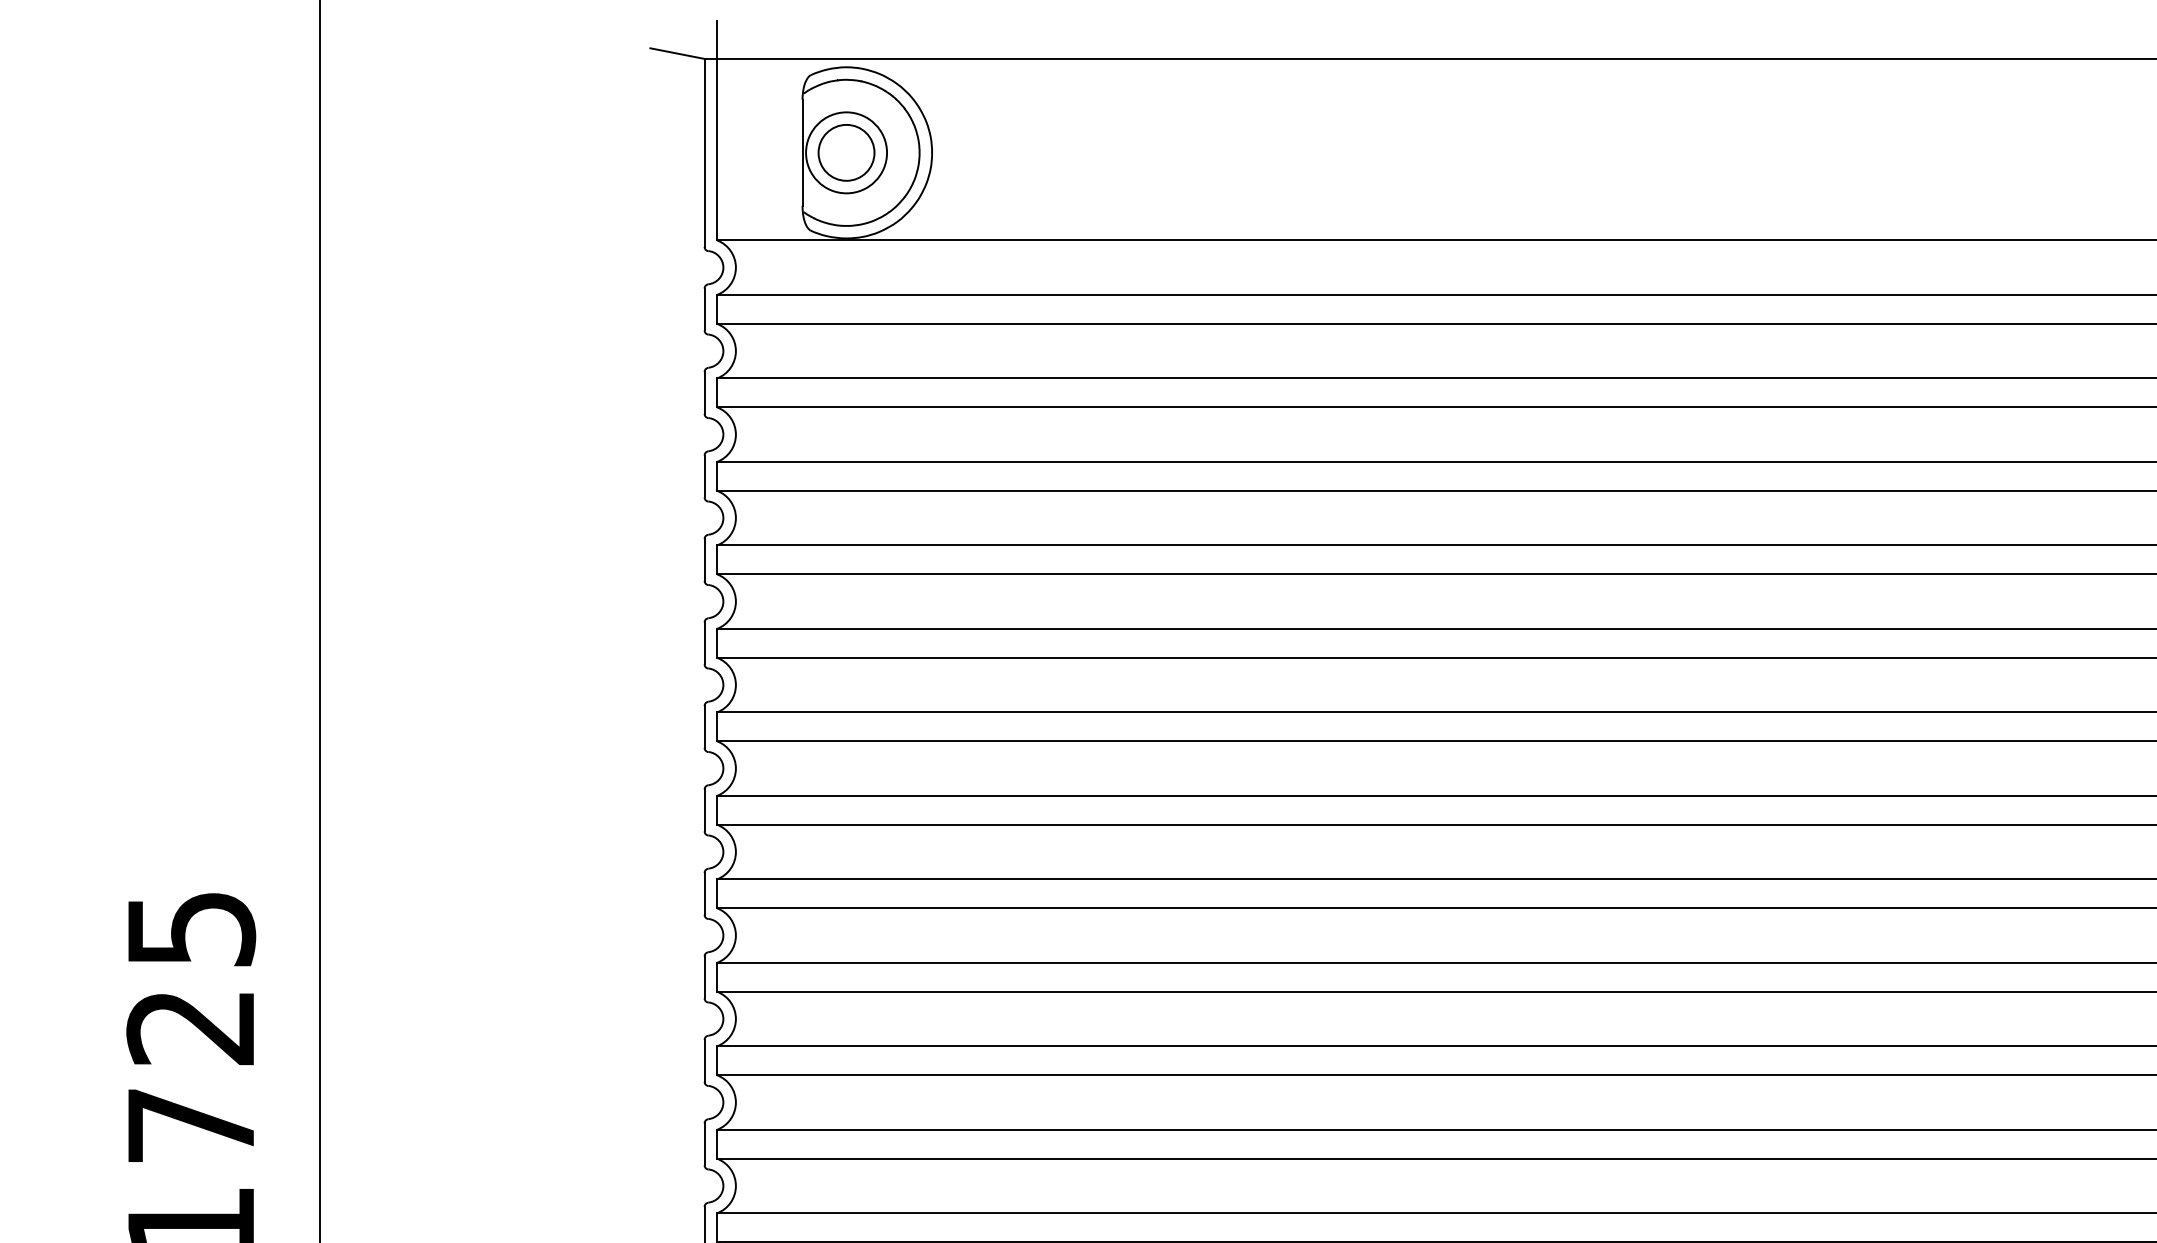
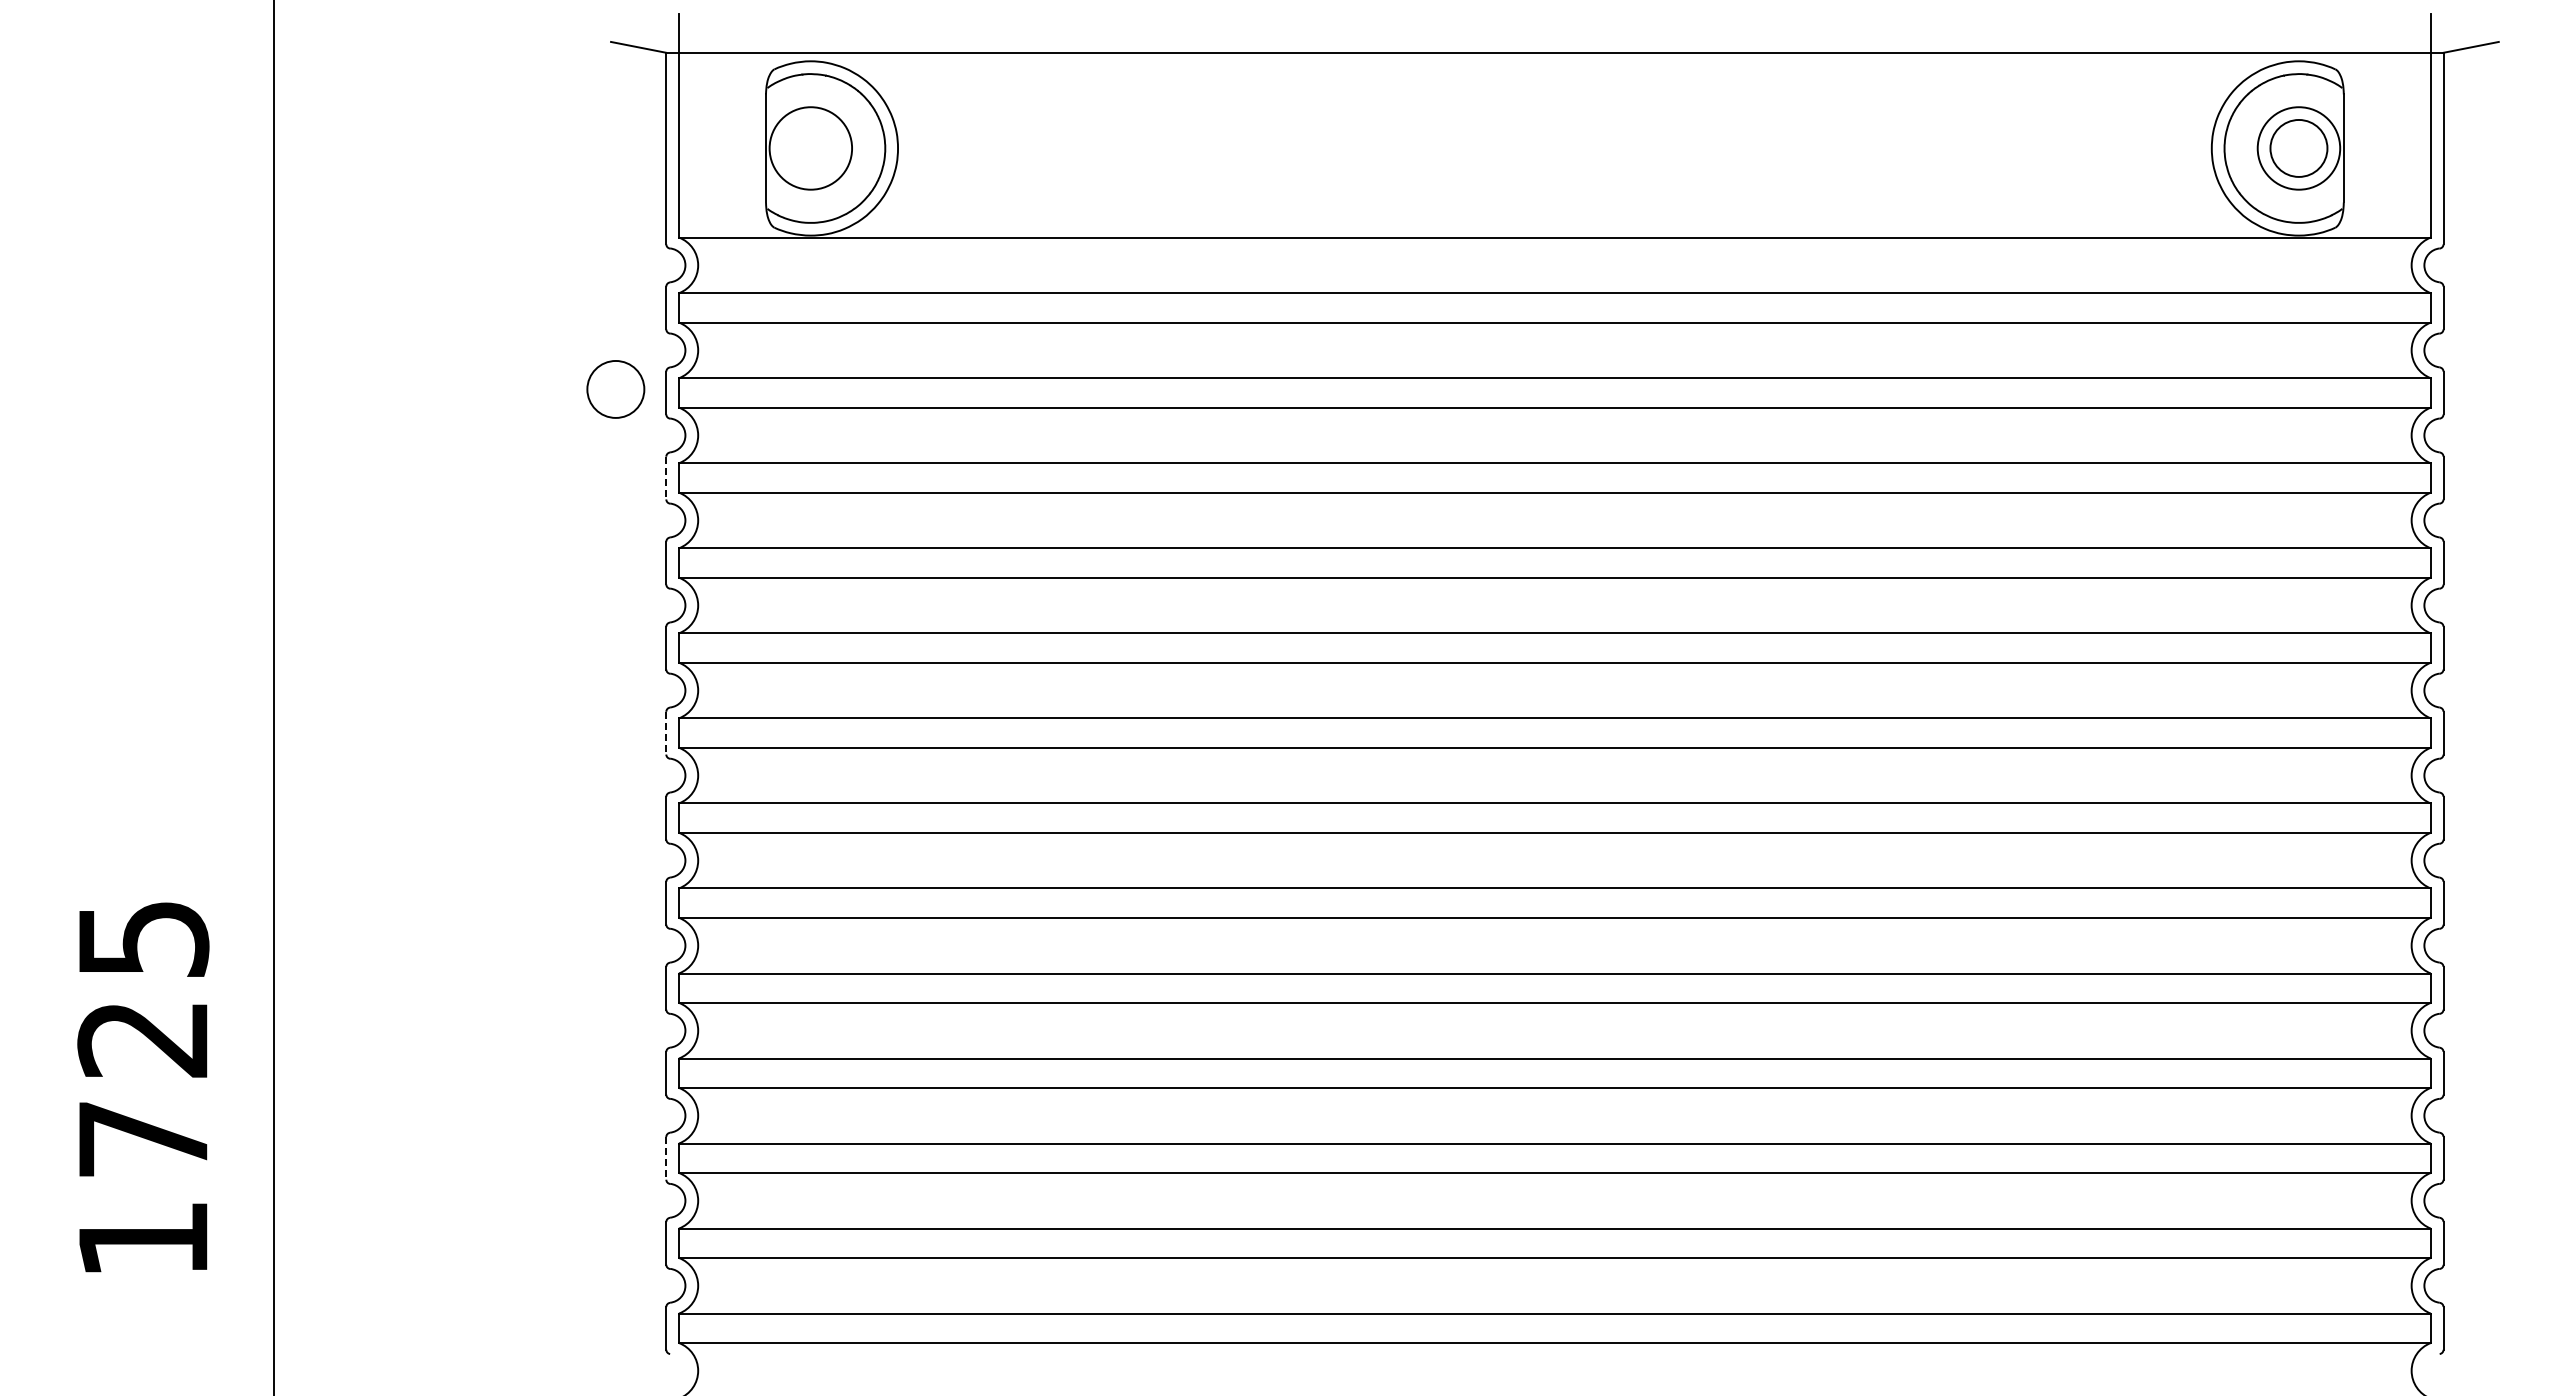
circle: (846, 152) -> (615, 389), moved
line: (704, 476) -> (666, 478), solid -> dashed
line: (704, 727) -> (666, 733), solid -> dashed
line: (704, 1144) -> (666, 1158), solid -> dashed

